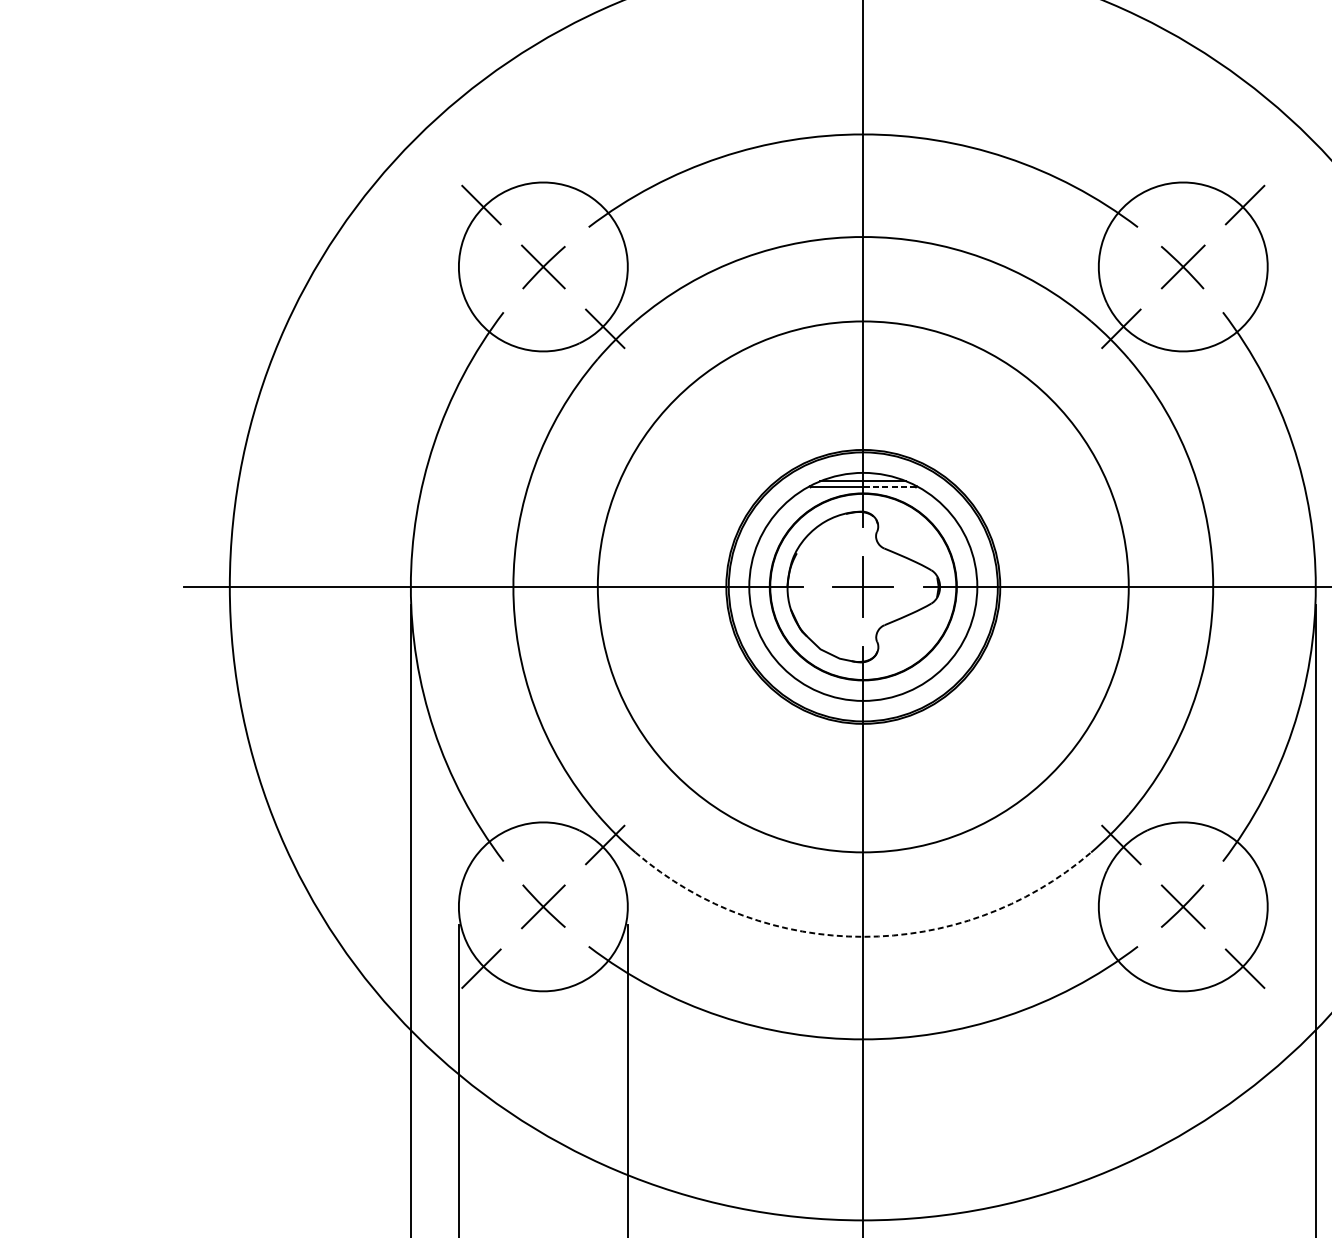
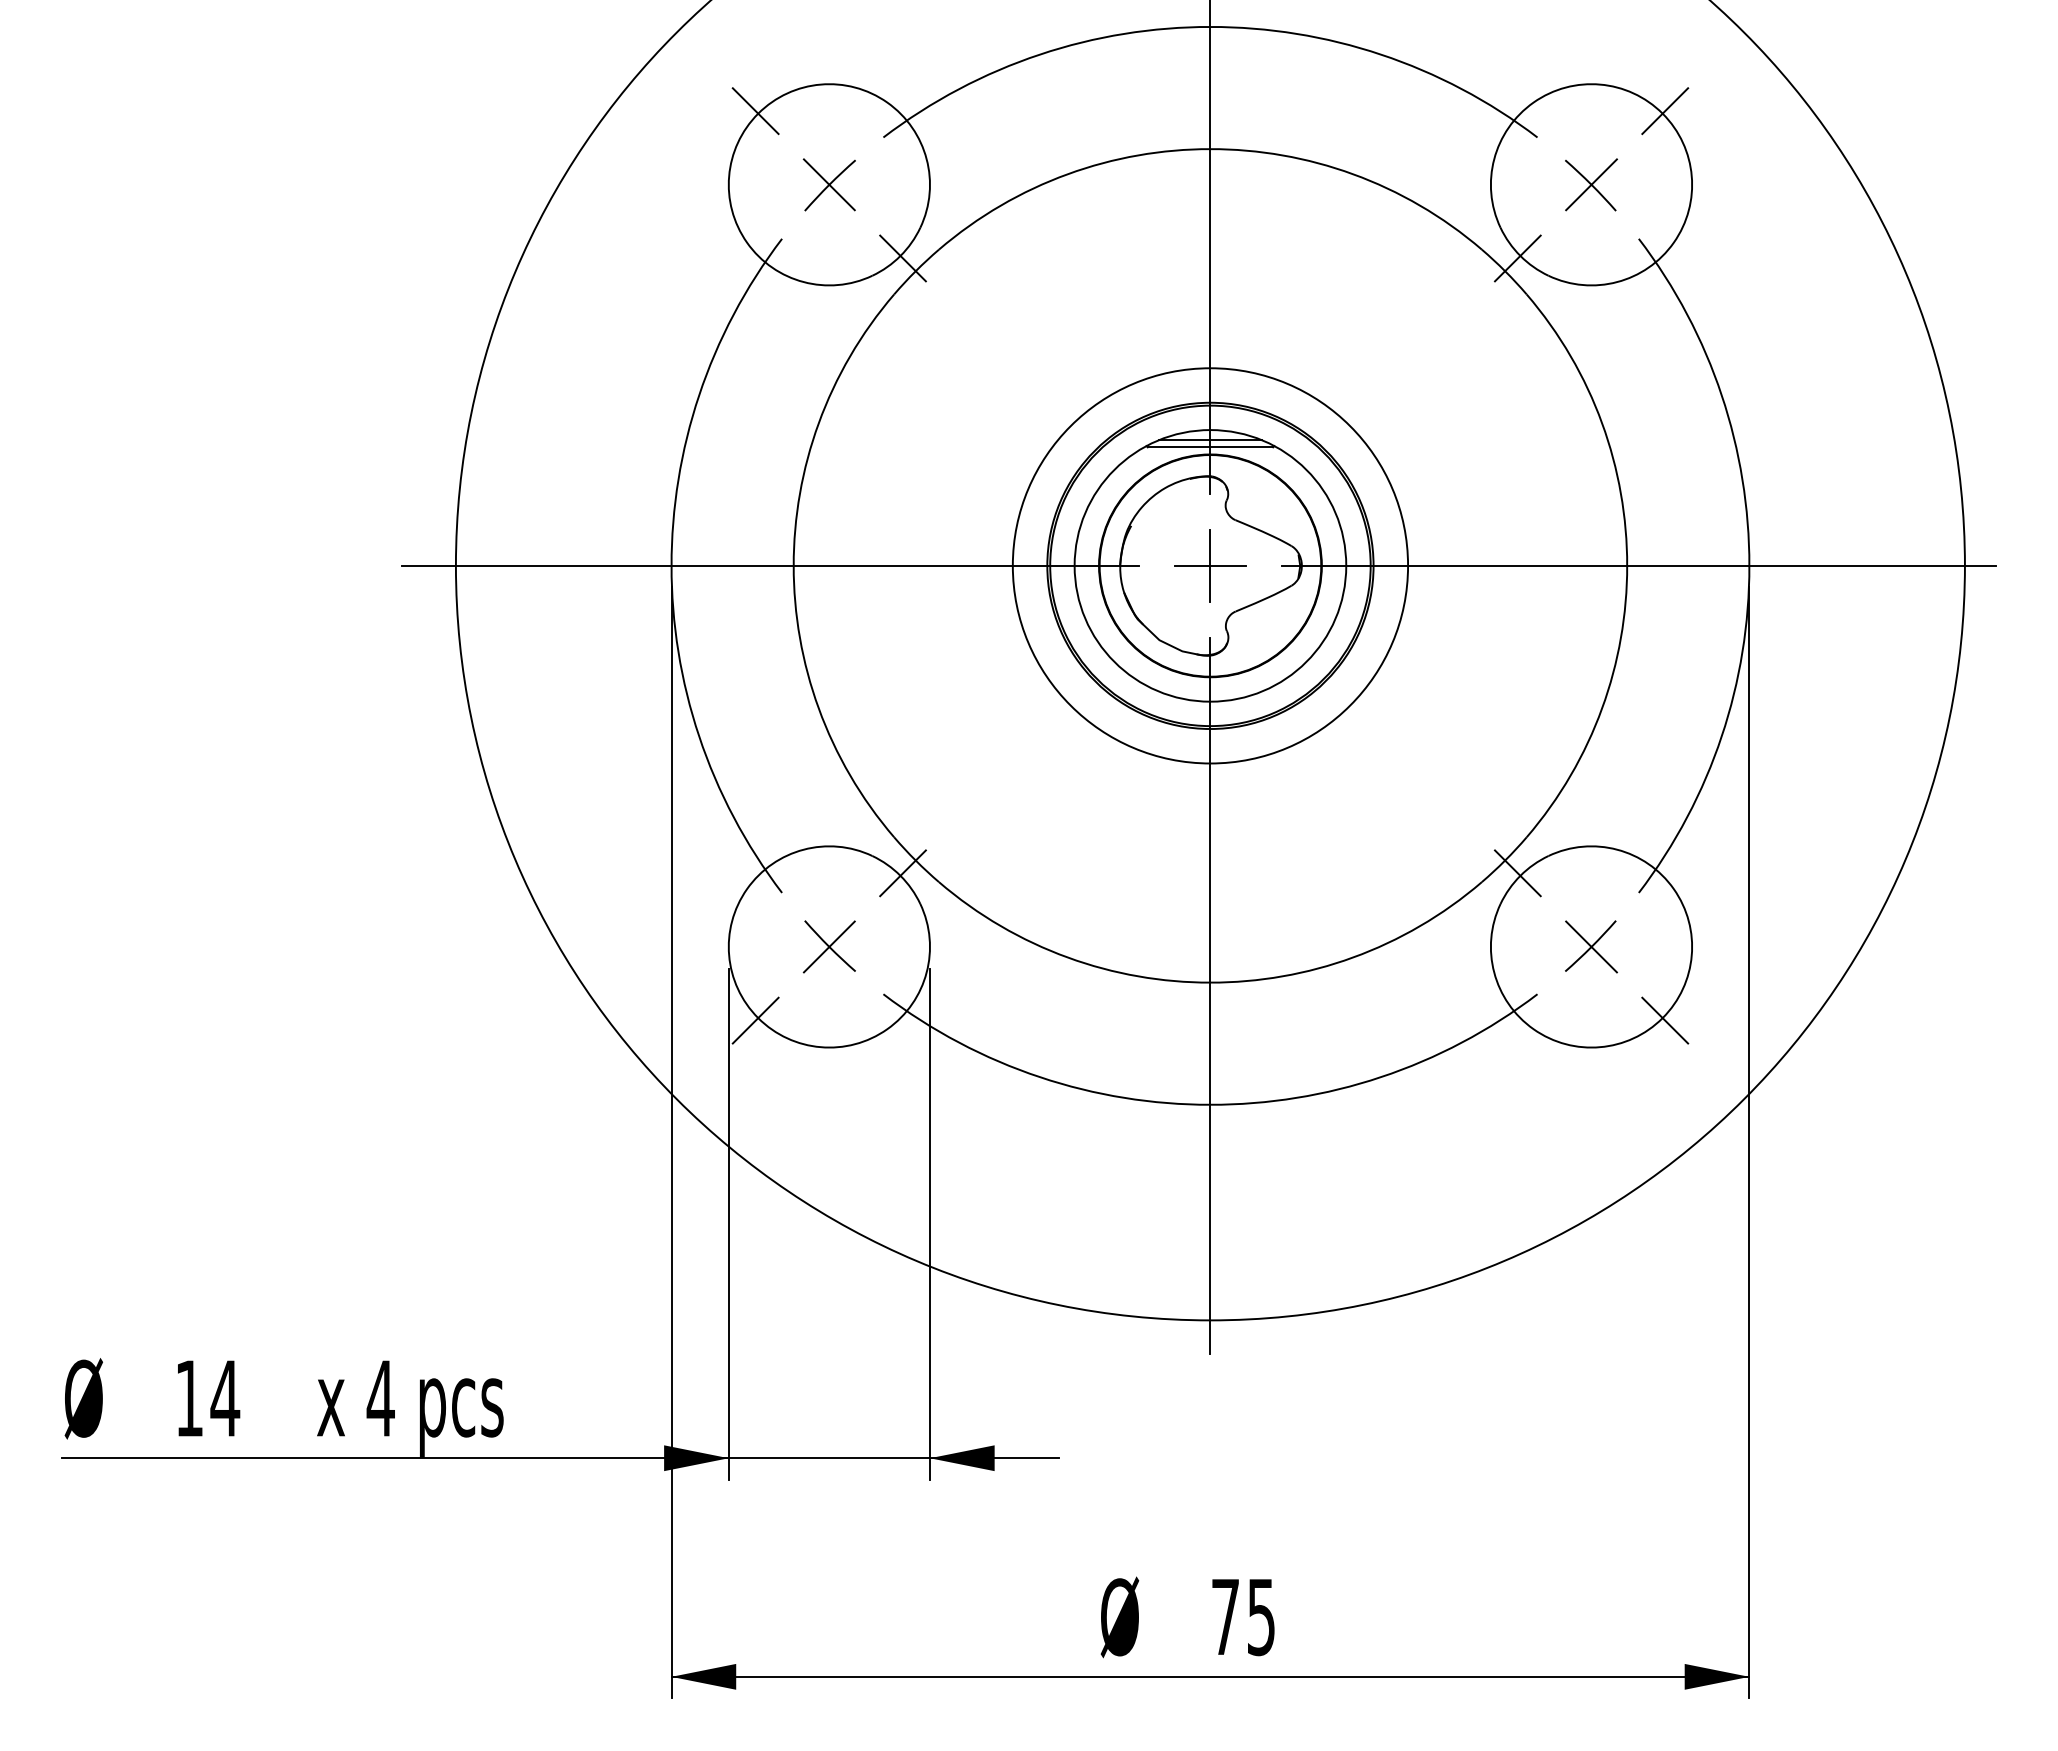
line: (889, 487) -> (1241, 447), dashed -> solid
circle: (863, 586) -> (1210, 565), size x0.62
arc: (863, 936) -> (1210, 982), dashed -> solid

